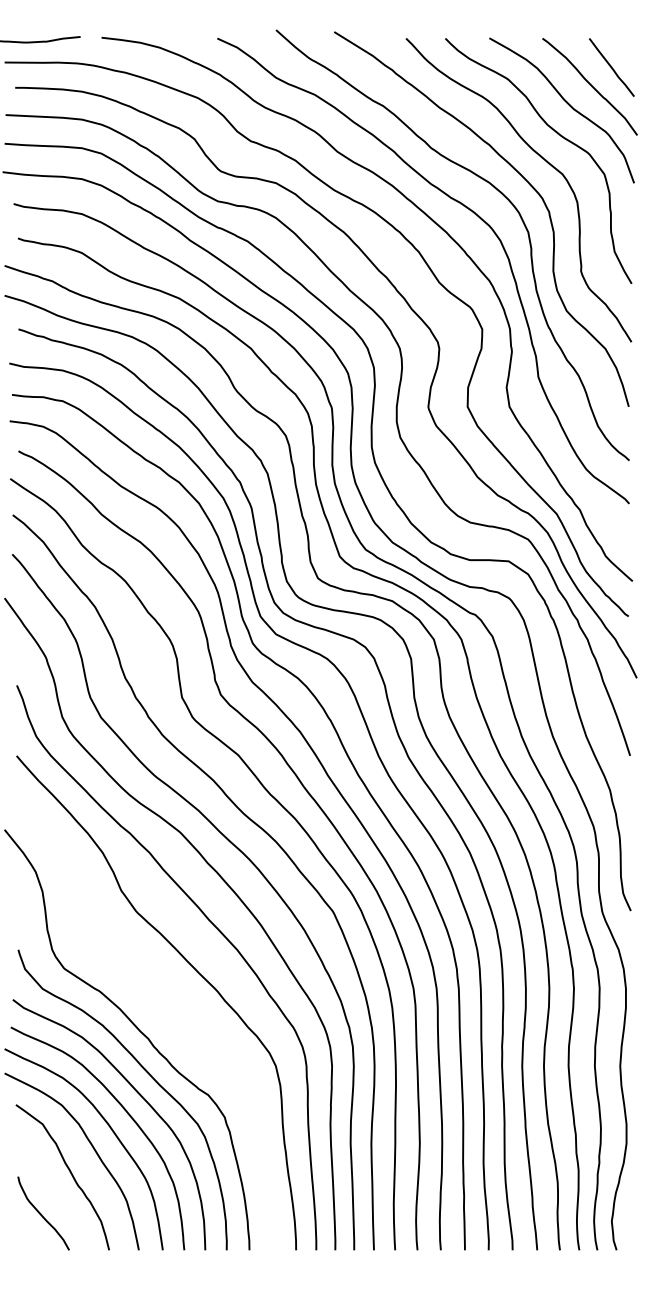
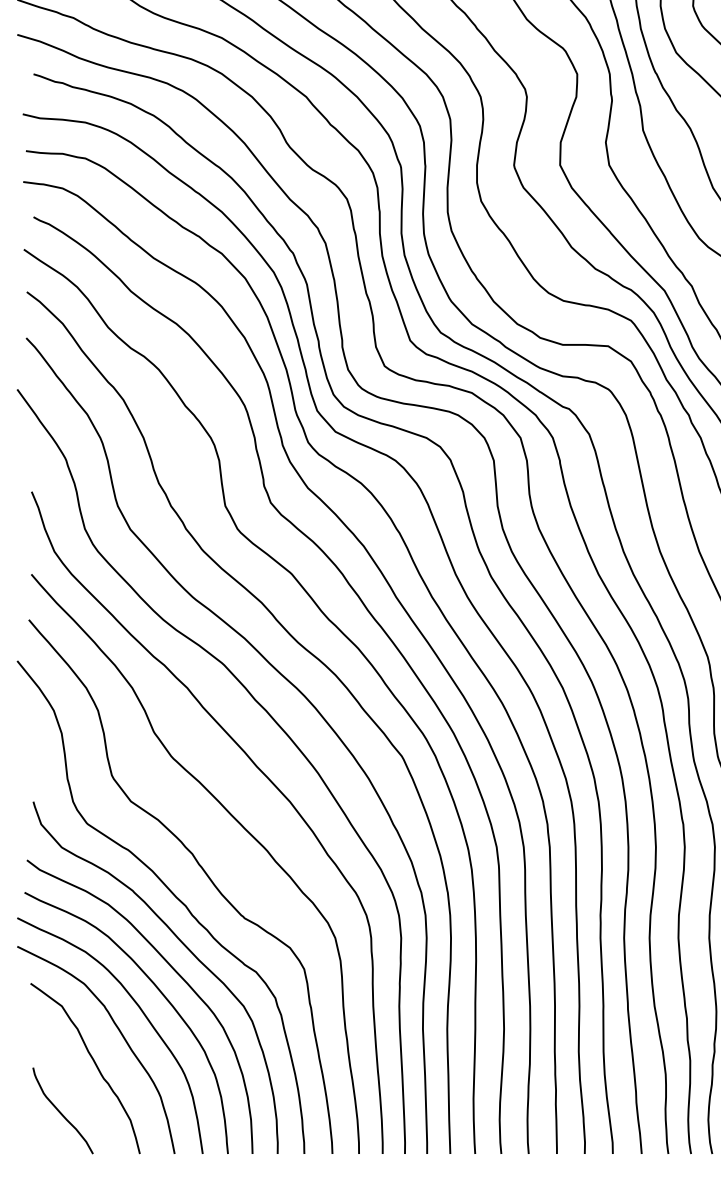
curve: (161, 1007) -> (201, 869), added

